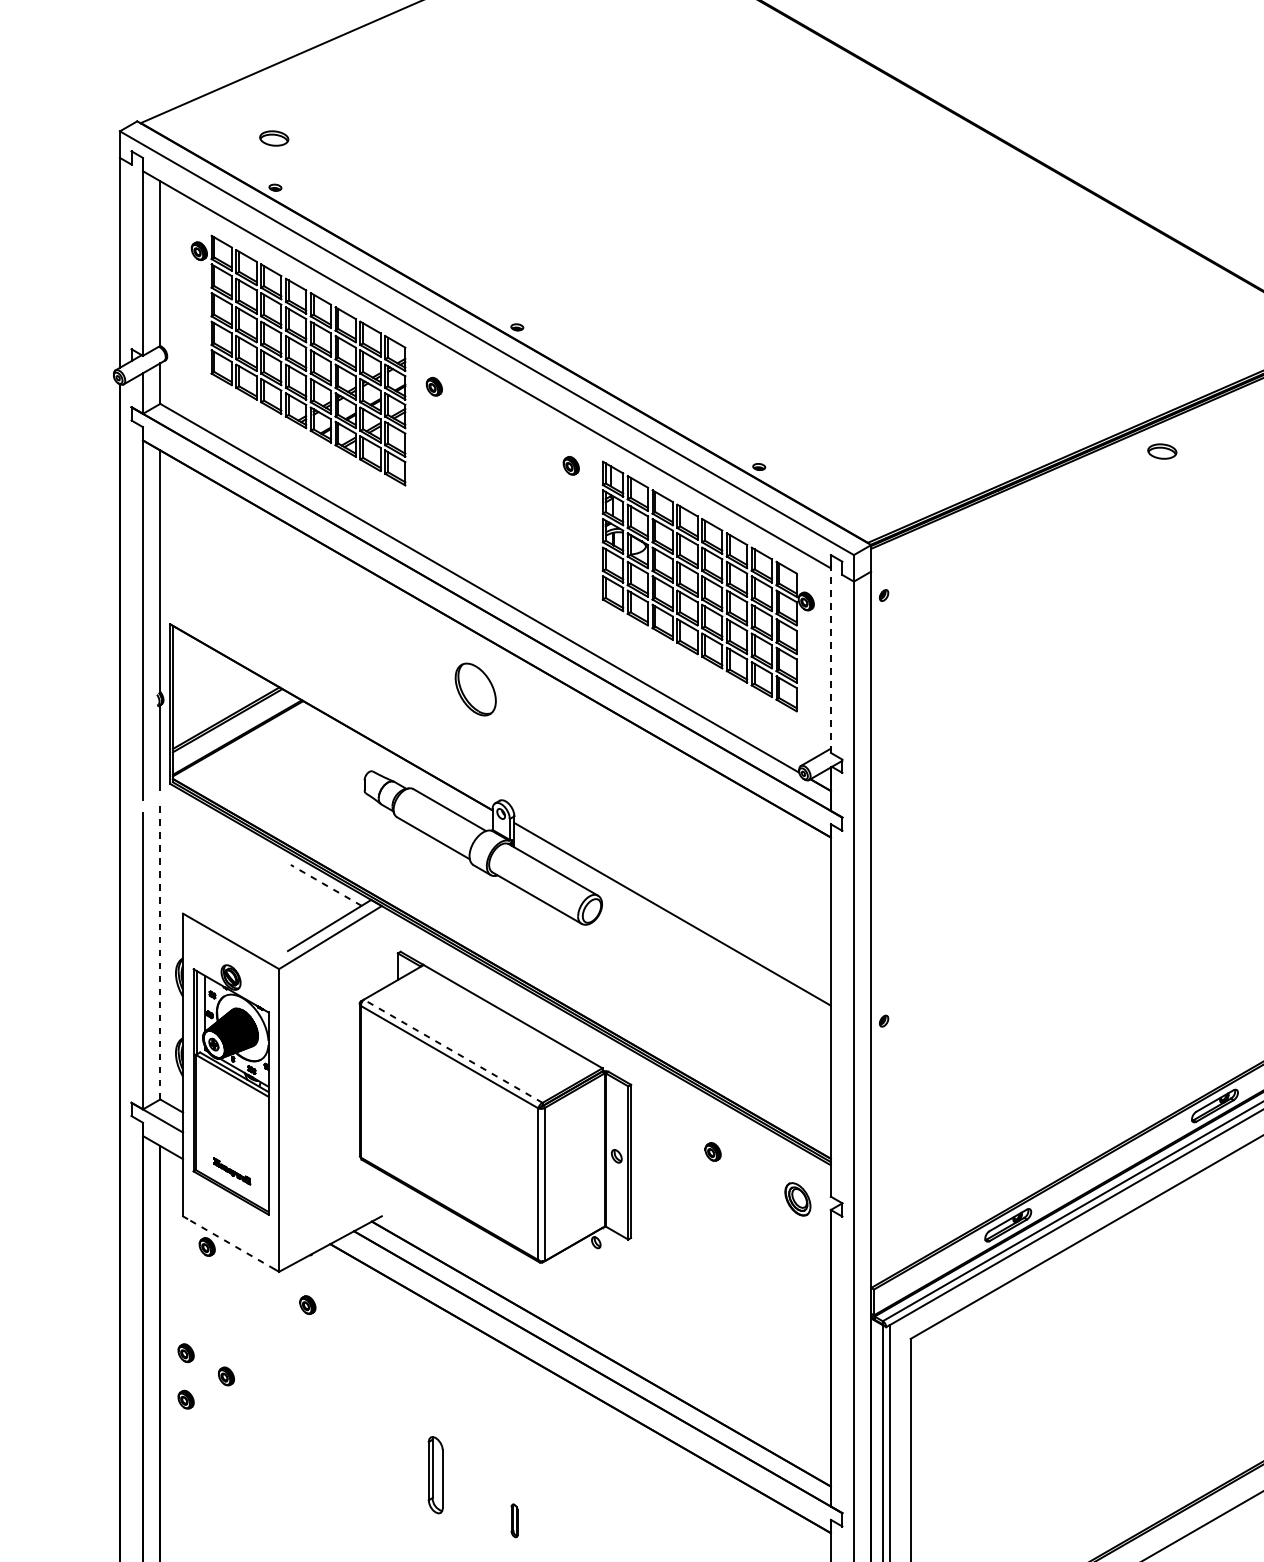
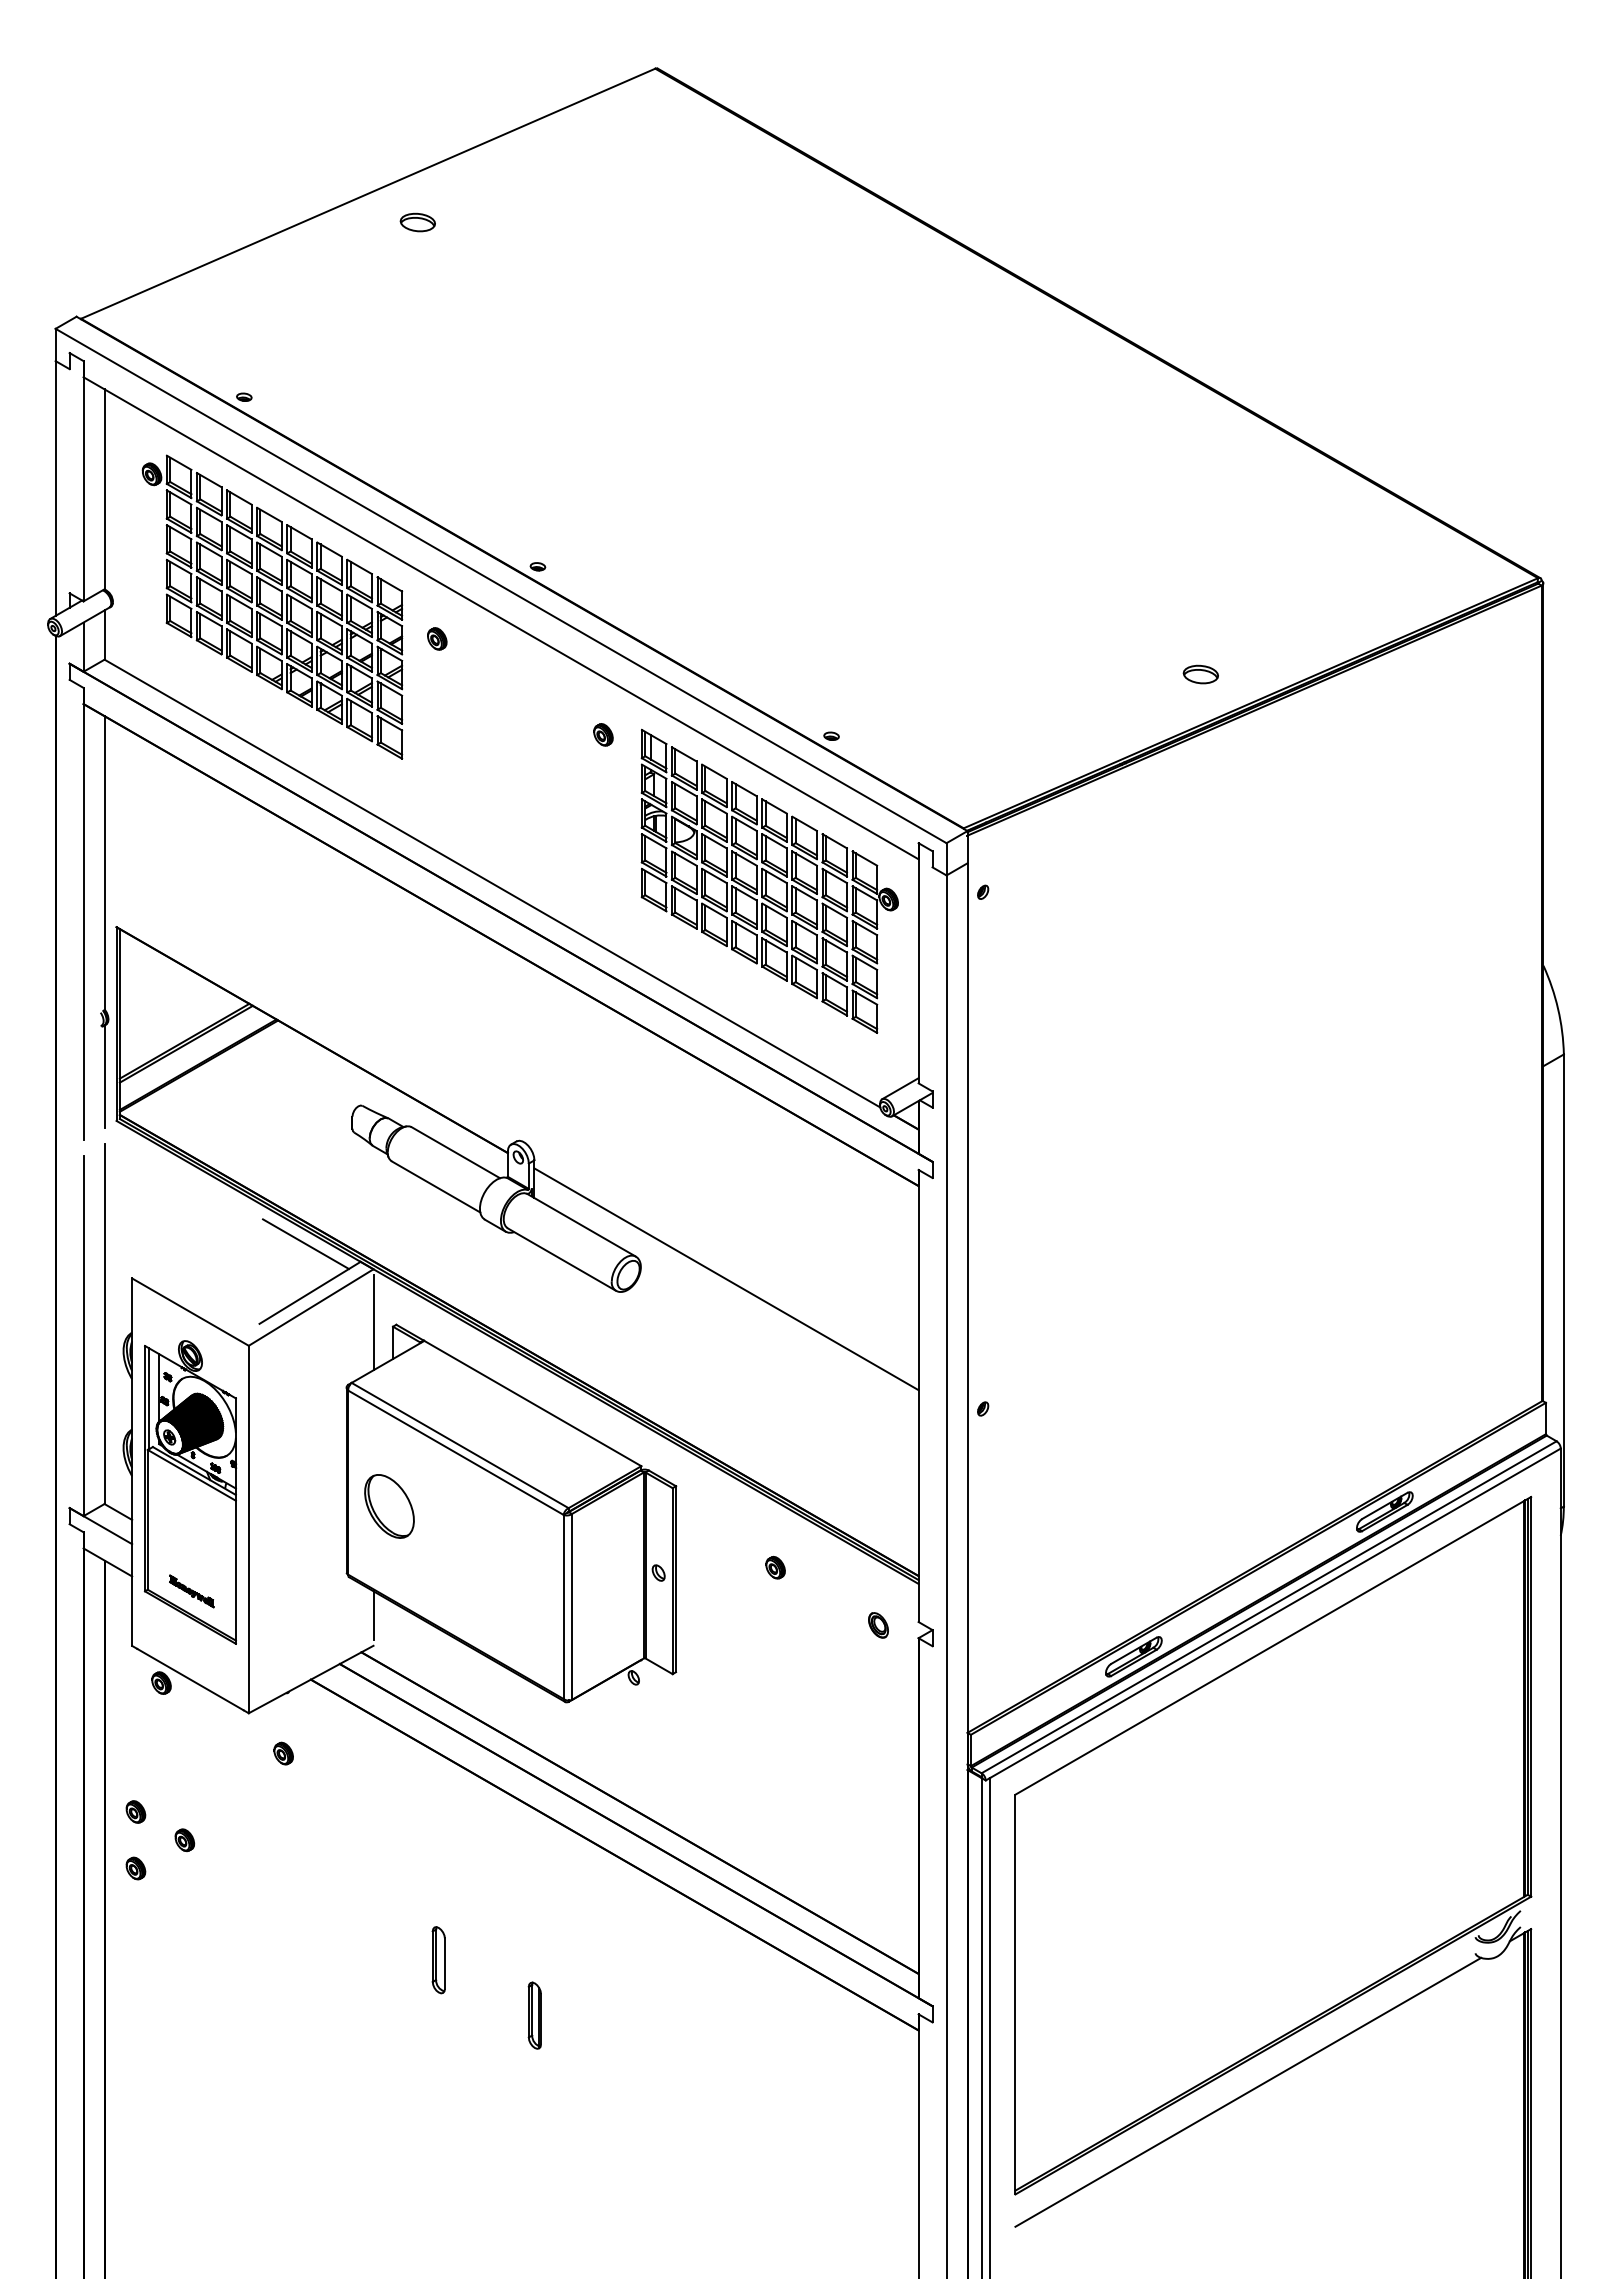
part: (273, 138) -> (417, 222), moved
part: (1161, 451) -> (1200, 674), moved
line: (830, 653) -> (918, 962), dashed -> solid
part: (475, 689) -> (389, 1506), moved
line: (326, 885) -> (306, 1244), dashed -> solid
line: (381, 949) -> (373, 1322), added
line: (160, 951) -> (104, 1324), dashed -> solid
line: (452, 1051) -> (459, 1445), dashed -> solid
line: (381, 1191) -> (373, 1615), added
part: (797, 1199) -> (878, 1625), size x0.62
line: (231, 1244) -> (190, 1679), dashed -> solid
part: (435, 1475) -> (438, 1960), size x0.71
part: (514, 1520) -> (534, 2015), size x1.67

